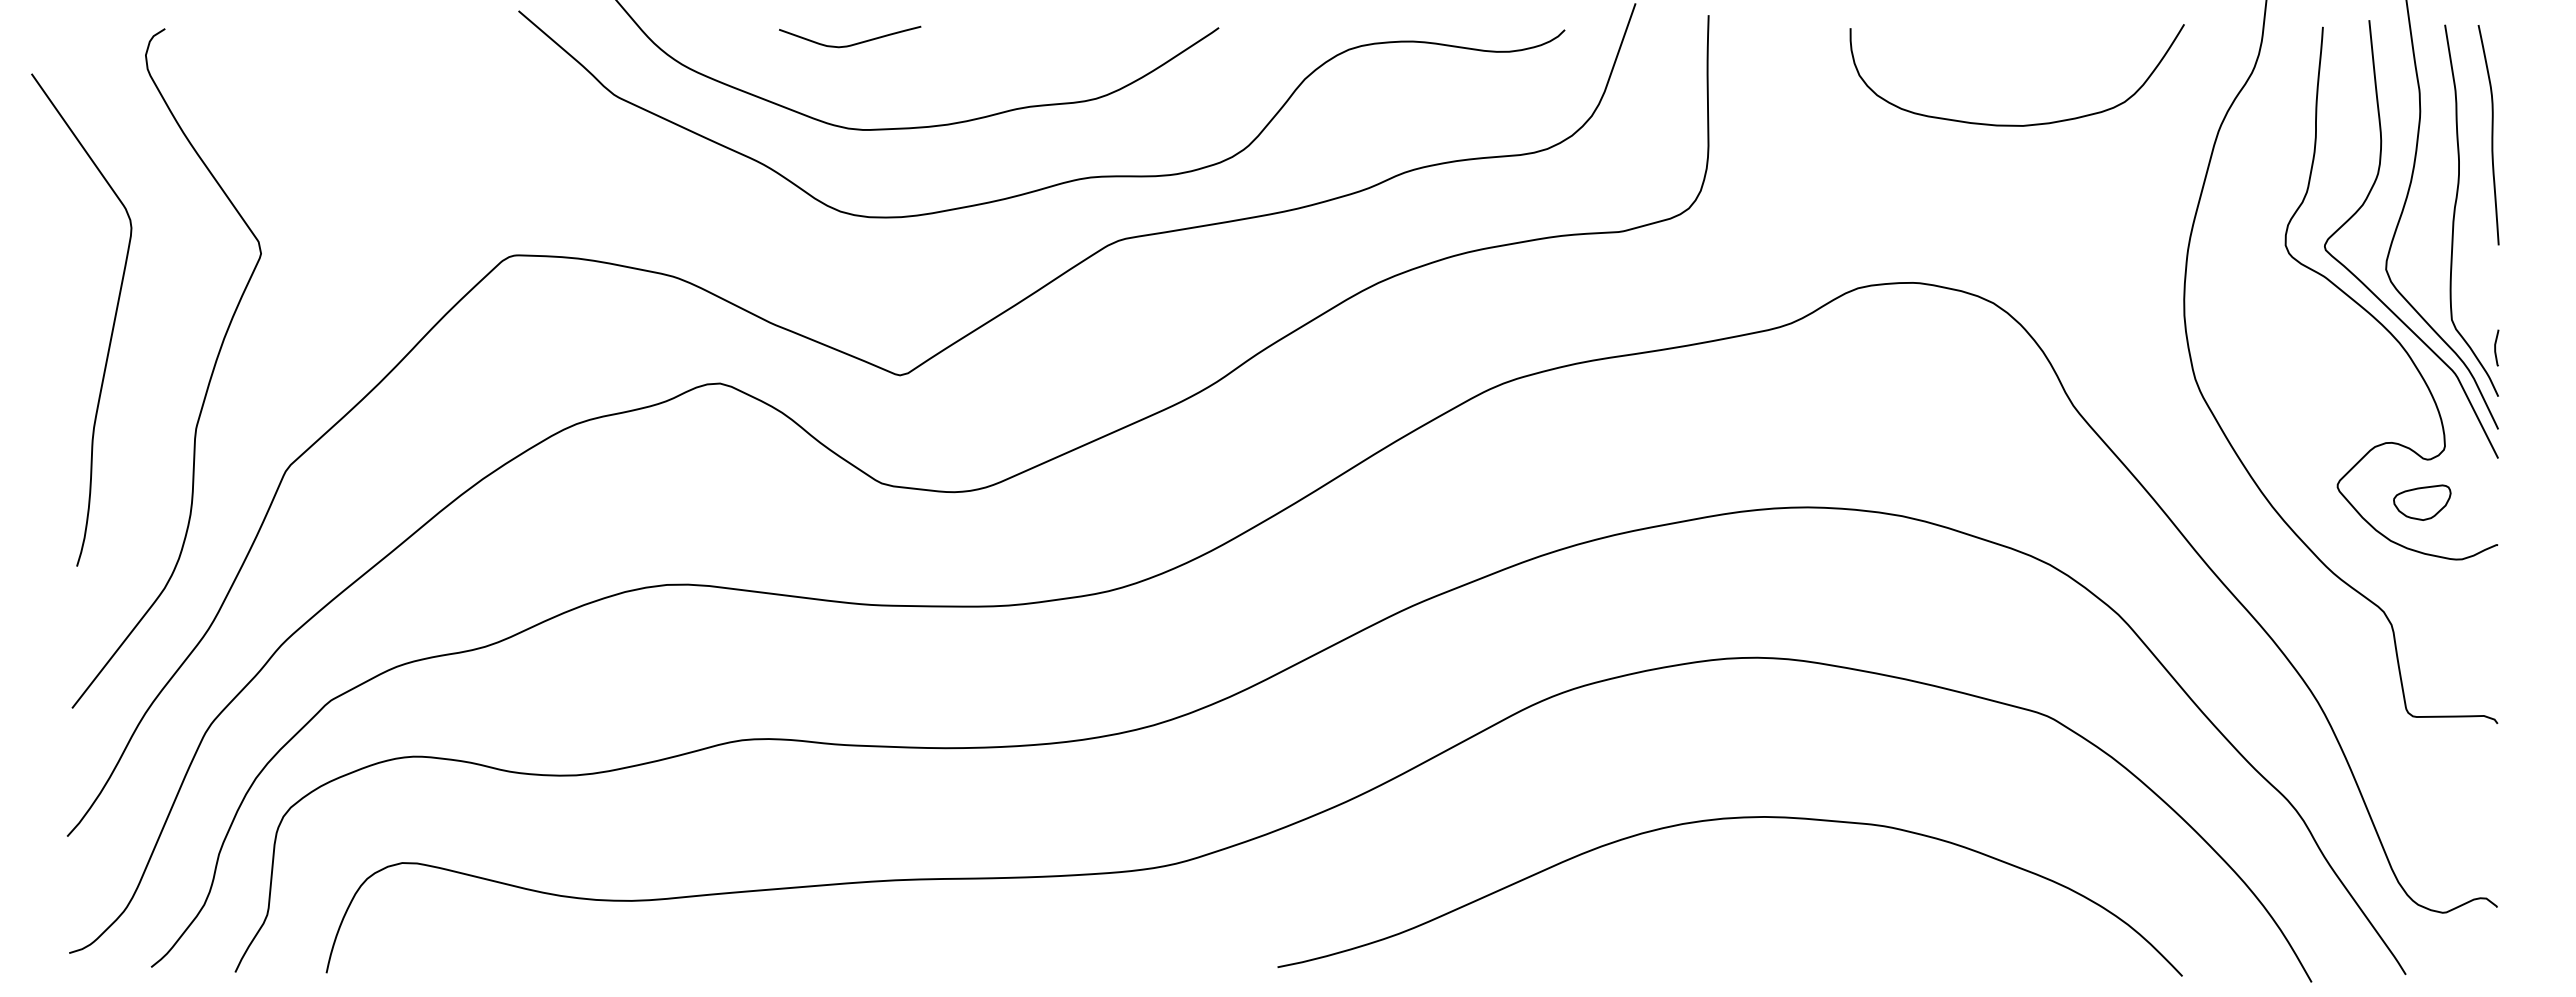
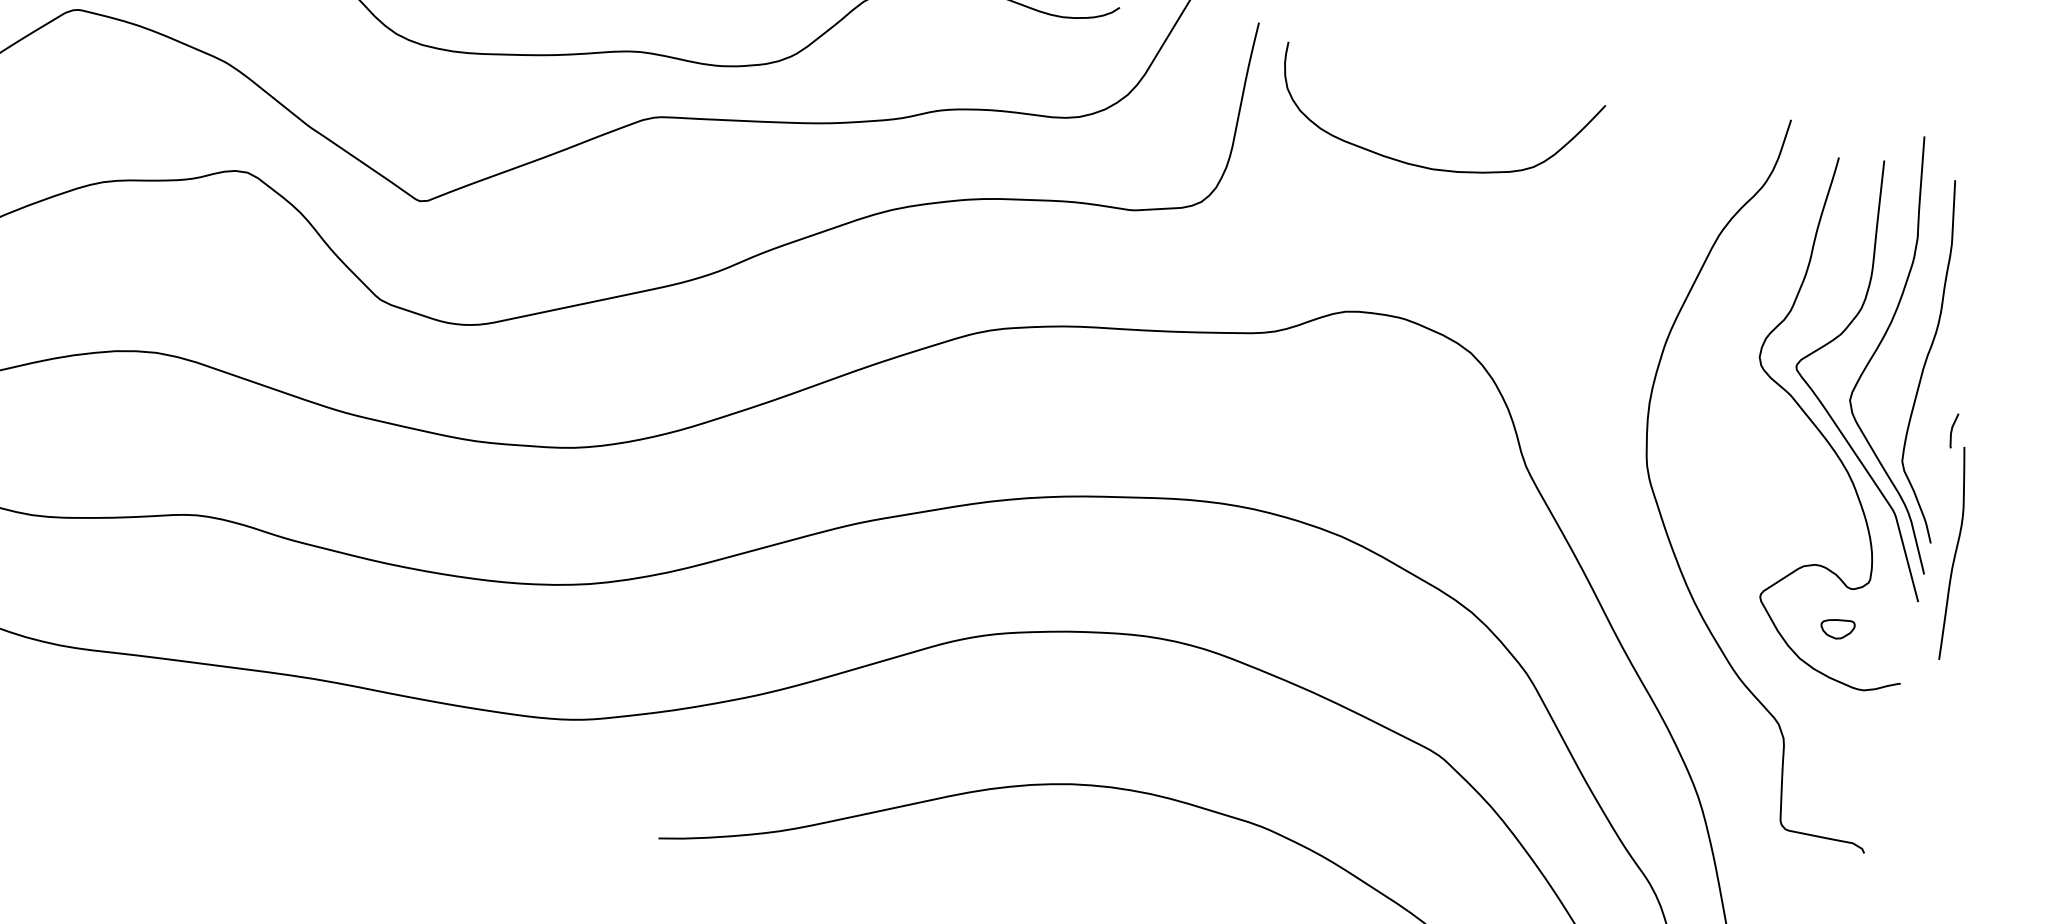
curve: (2016, 124) -> (1426, 166), moved
curve: (2491, 135) -> (1954, 554), moved
curve: (2496, 347) -> (1953, 430), moved
part: (2422, 502) -> (1837, 628), size x0.6

